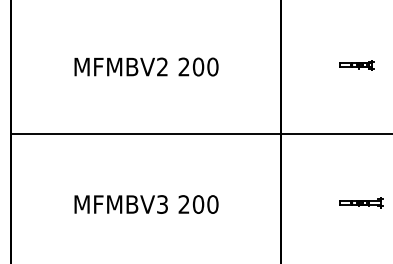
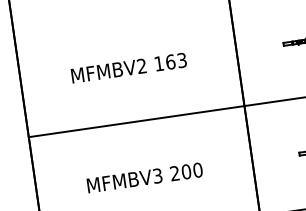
text: (198, 66) -> (170, 61), 200 -> 163

